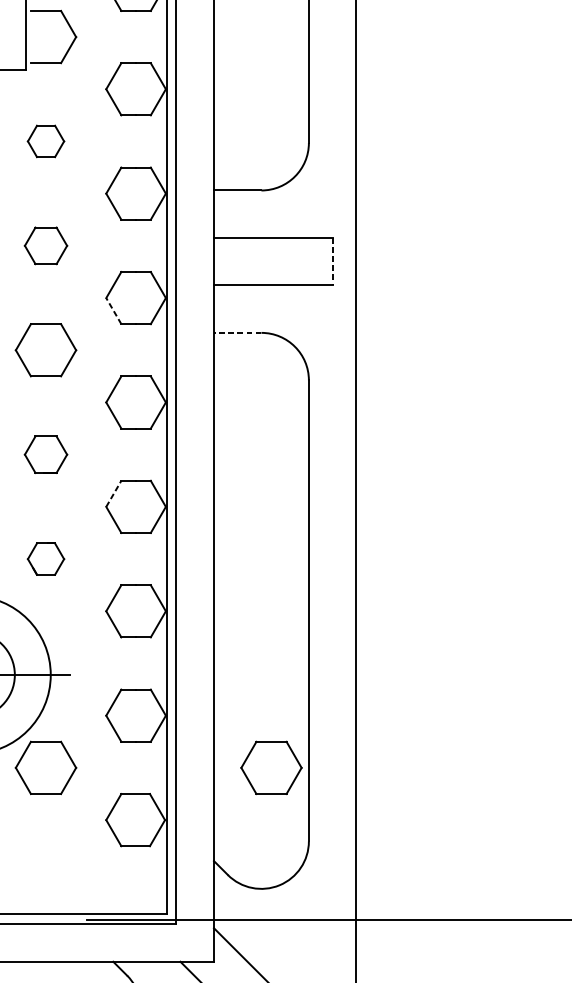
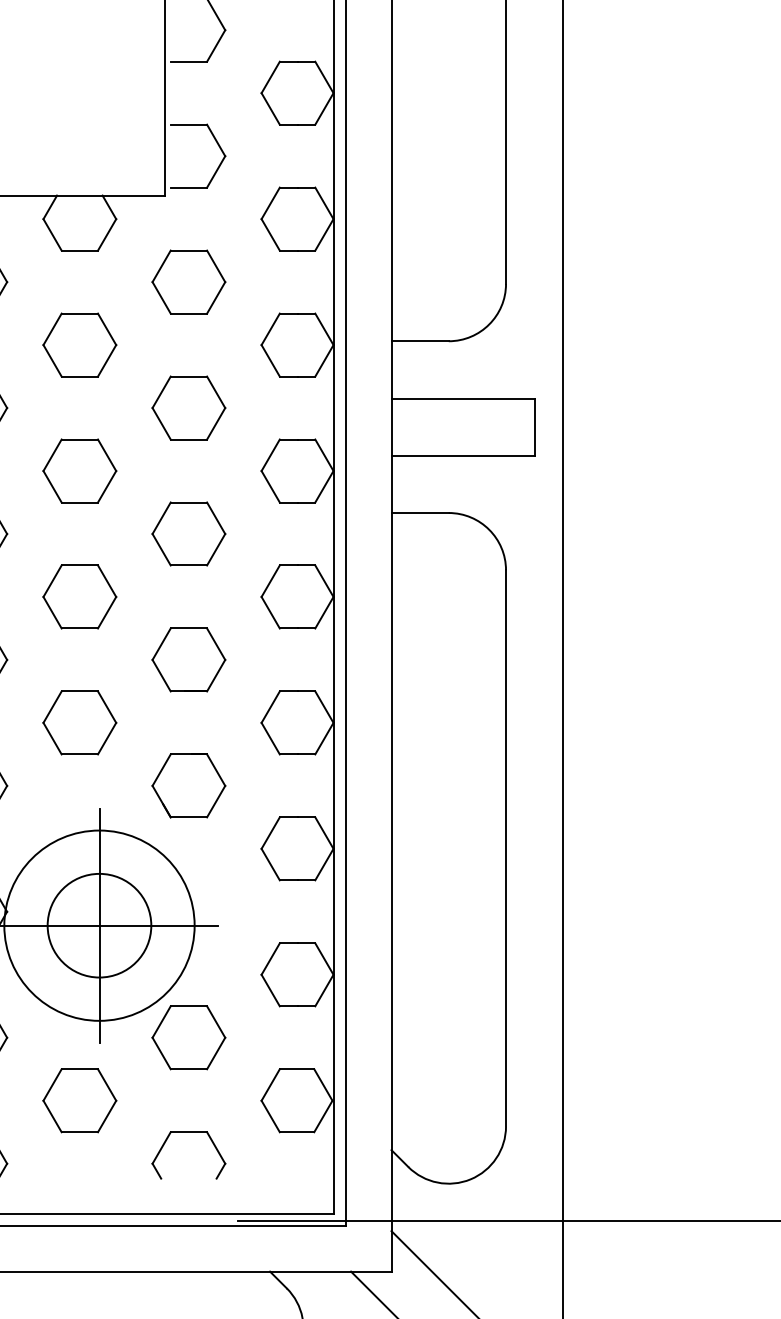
part: (45, 140) -> (188, 281), size x1.67
part: (45, 245) -> (188, 407), size x1.43
line: (332, 261) -> (534, 427), dashed -> solid
line: (113, 310) -> (270, 486), dashed -> solid
line: (238, 333) -> (420, 513), dashed -> solid
part: (45, 454) -> (188, 659), size x1.43
line: (113, 493) -> (270, 706), dashed -> solid
part: (45, 558) -> (188, 785), size x1.67
part: (271, 767) -> (460, 1037), removed
part: (45, 846) -> (188, 1132), added

